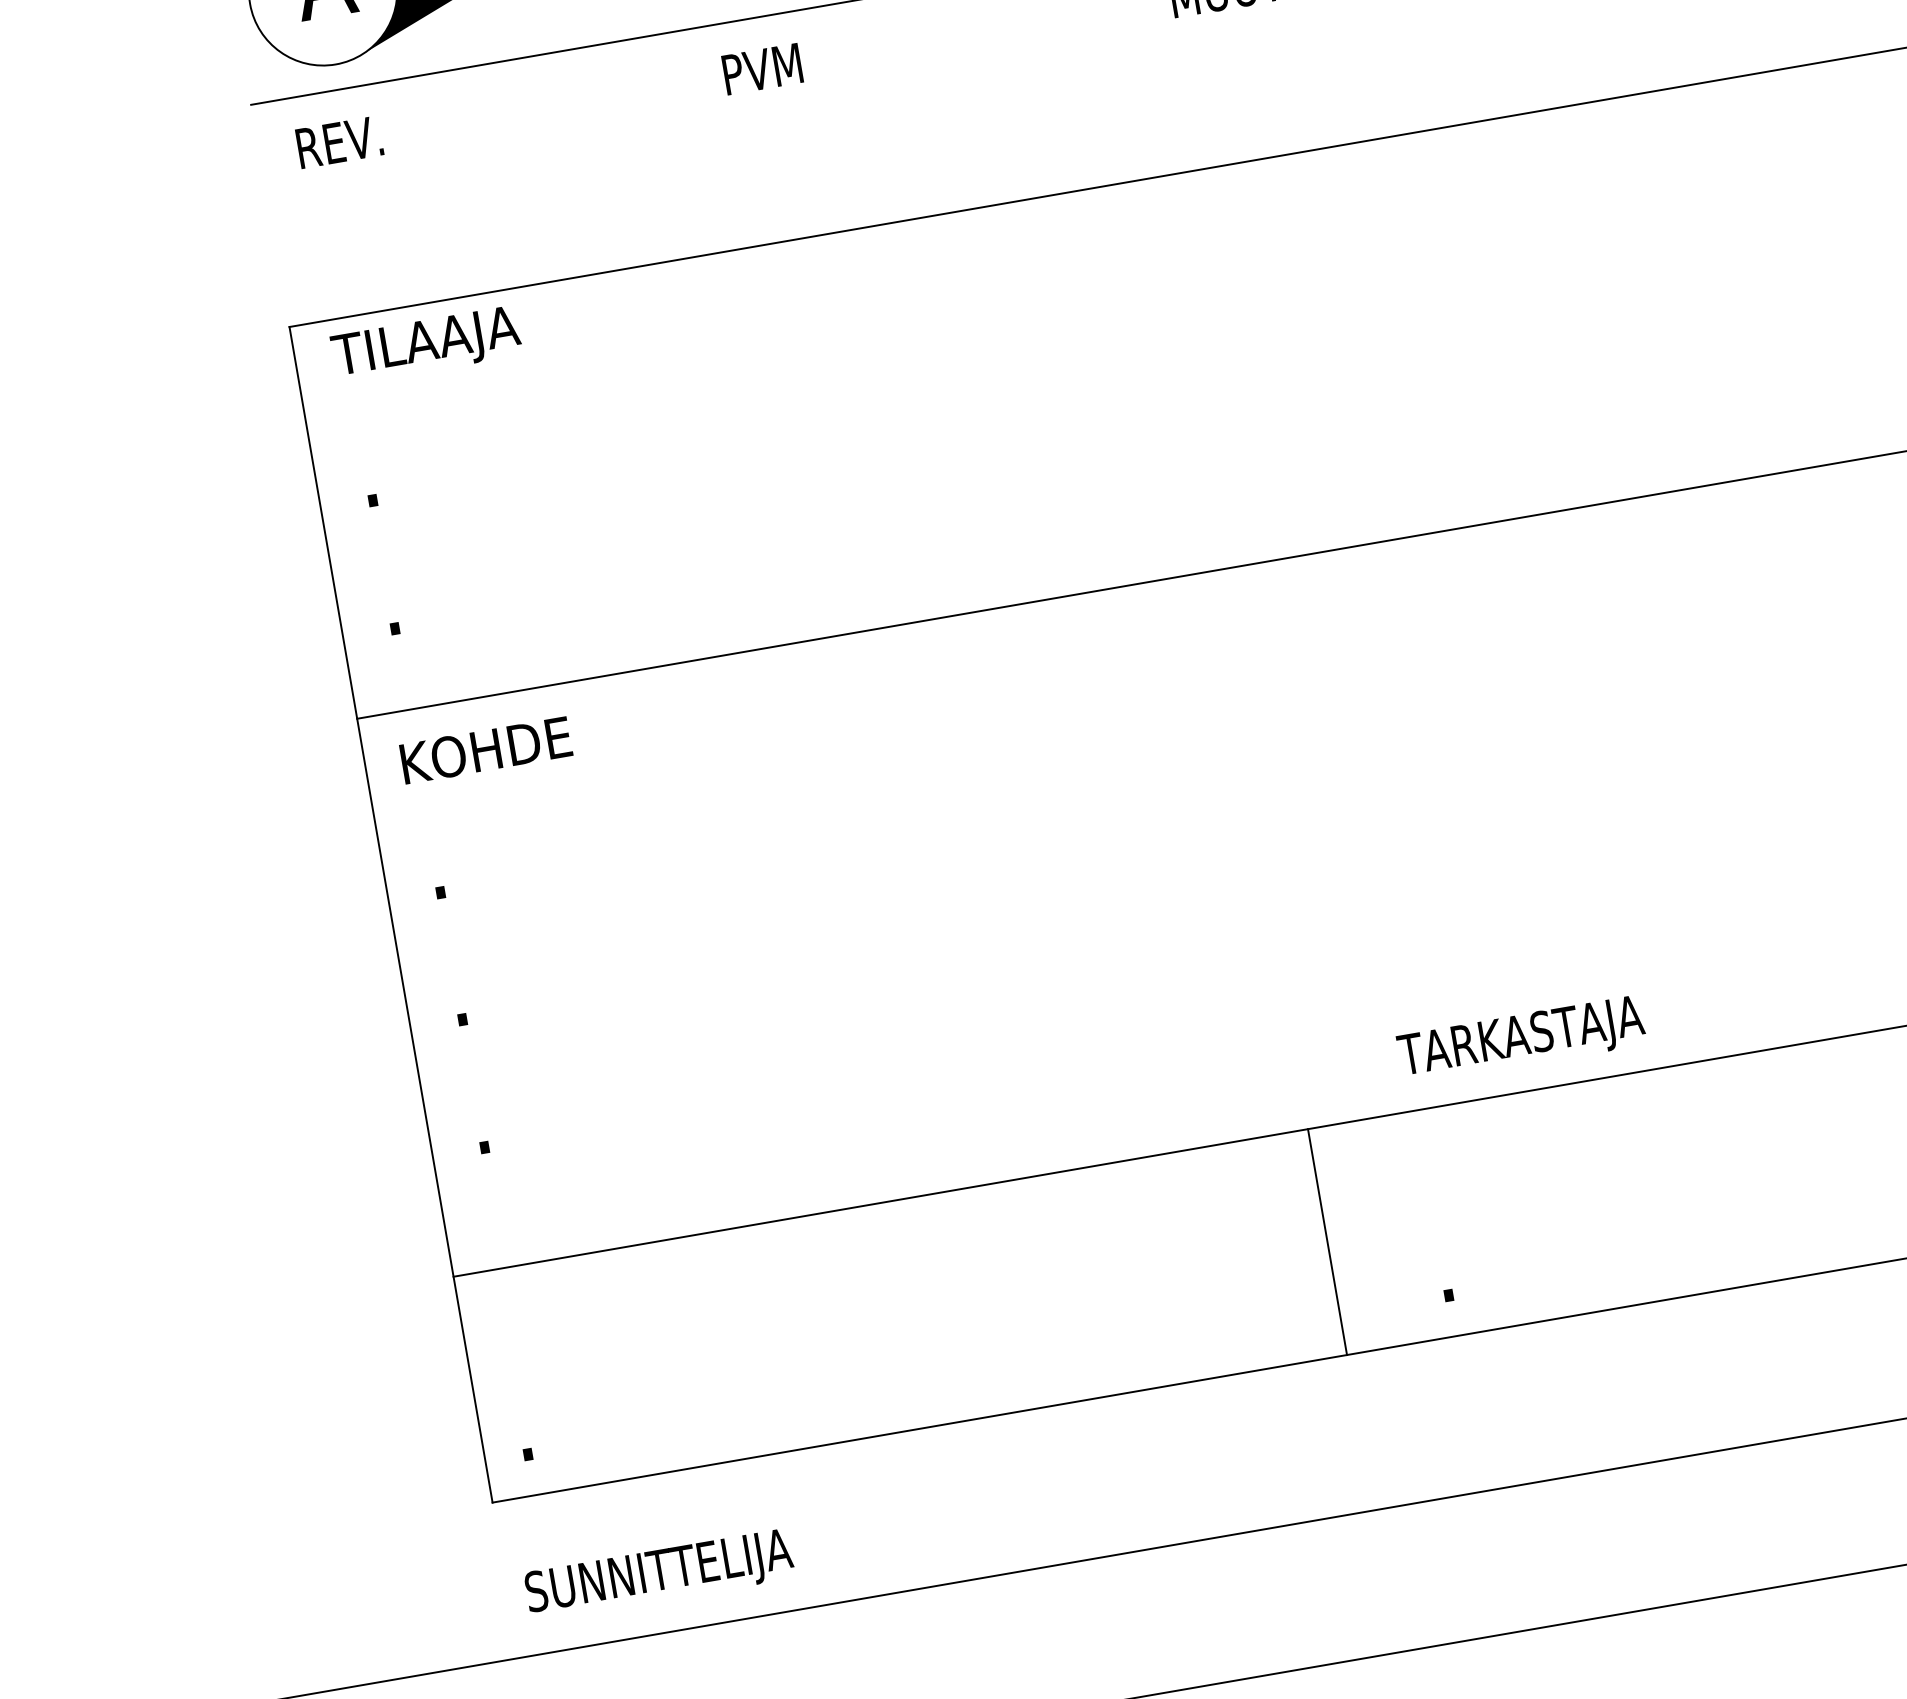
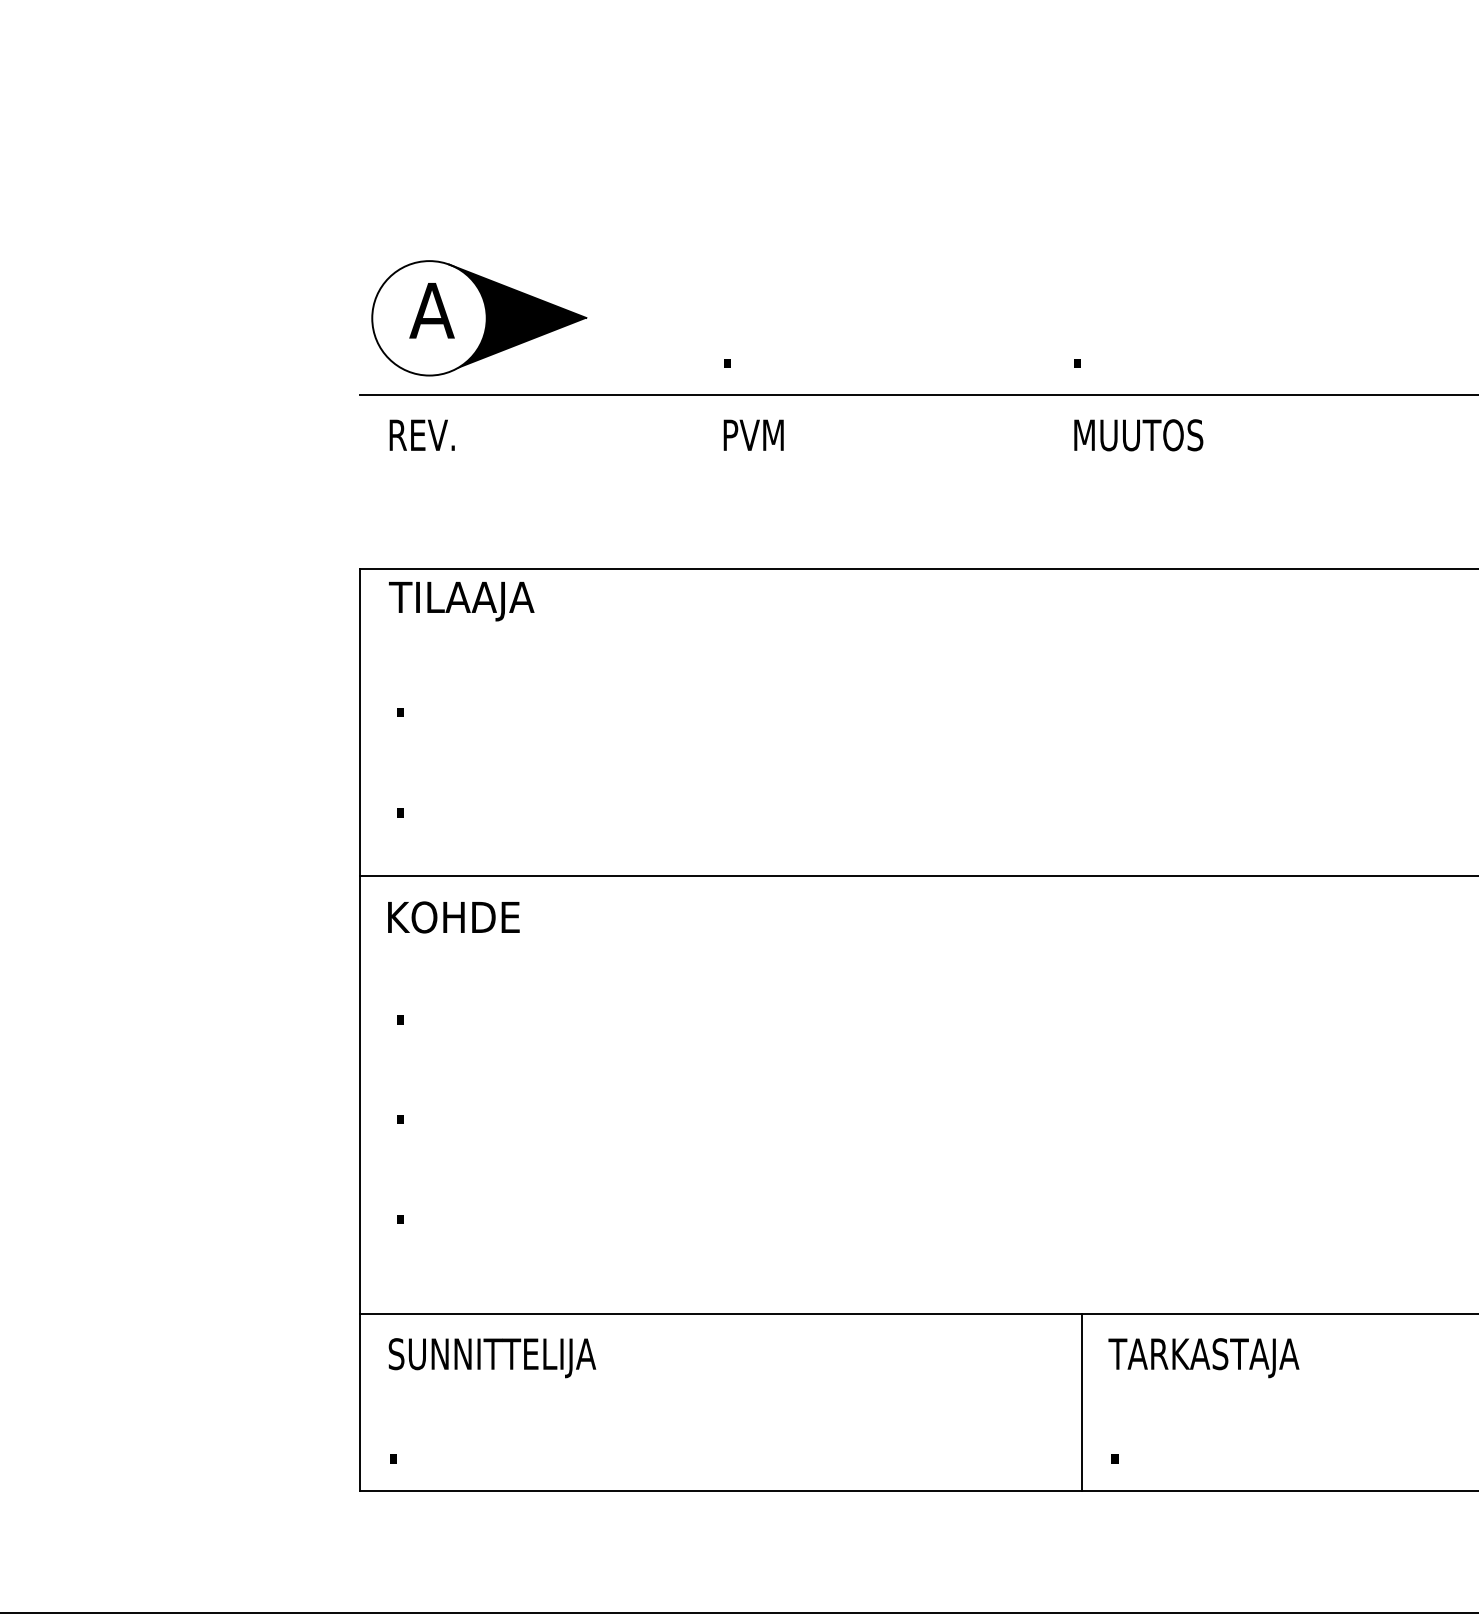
text: (1521, 1040) -> (1203, 1358), moved
line: (1327, 1241) -> (1081, 1401), moved
text: (659, 1575) -> (492, 1358), moved

